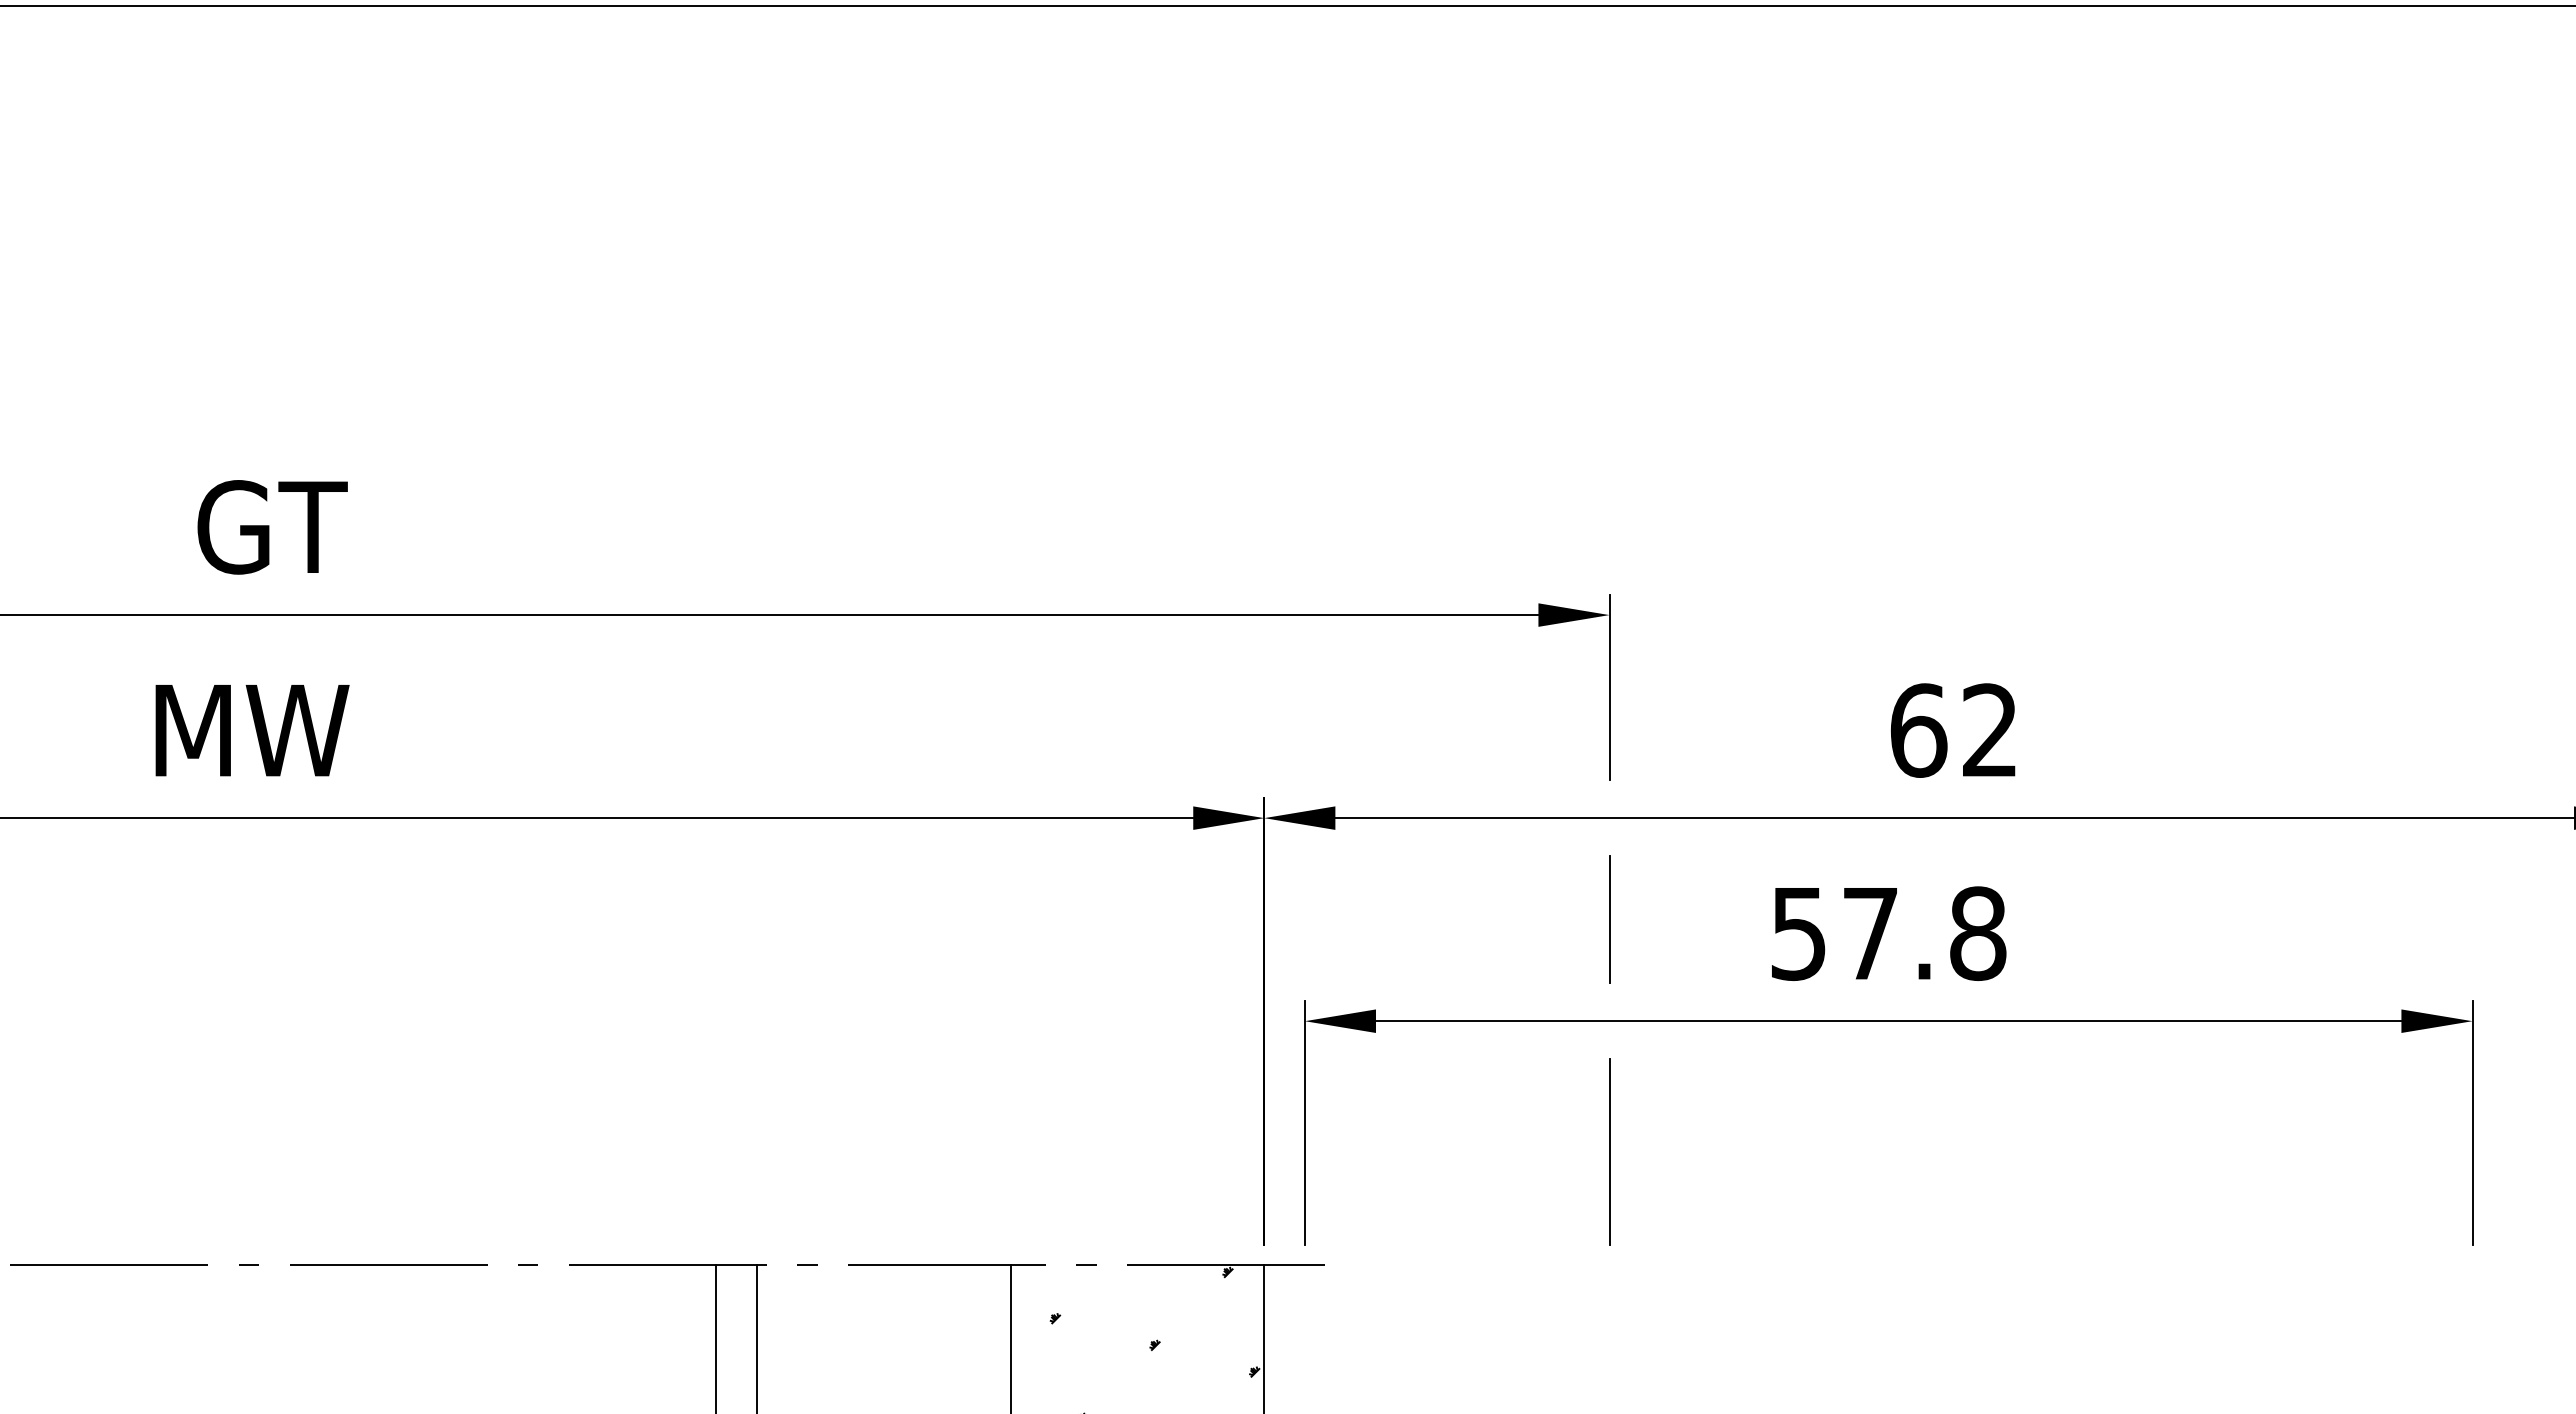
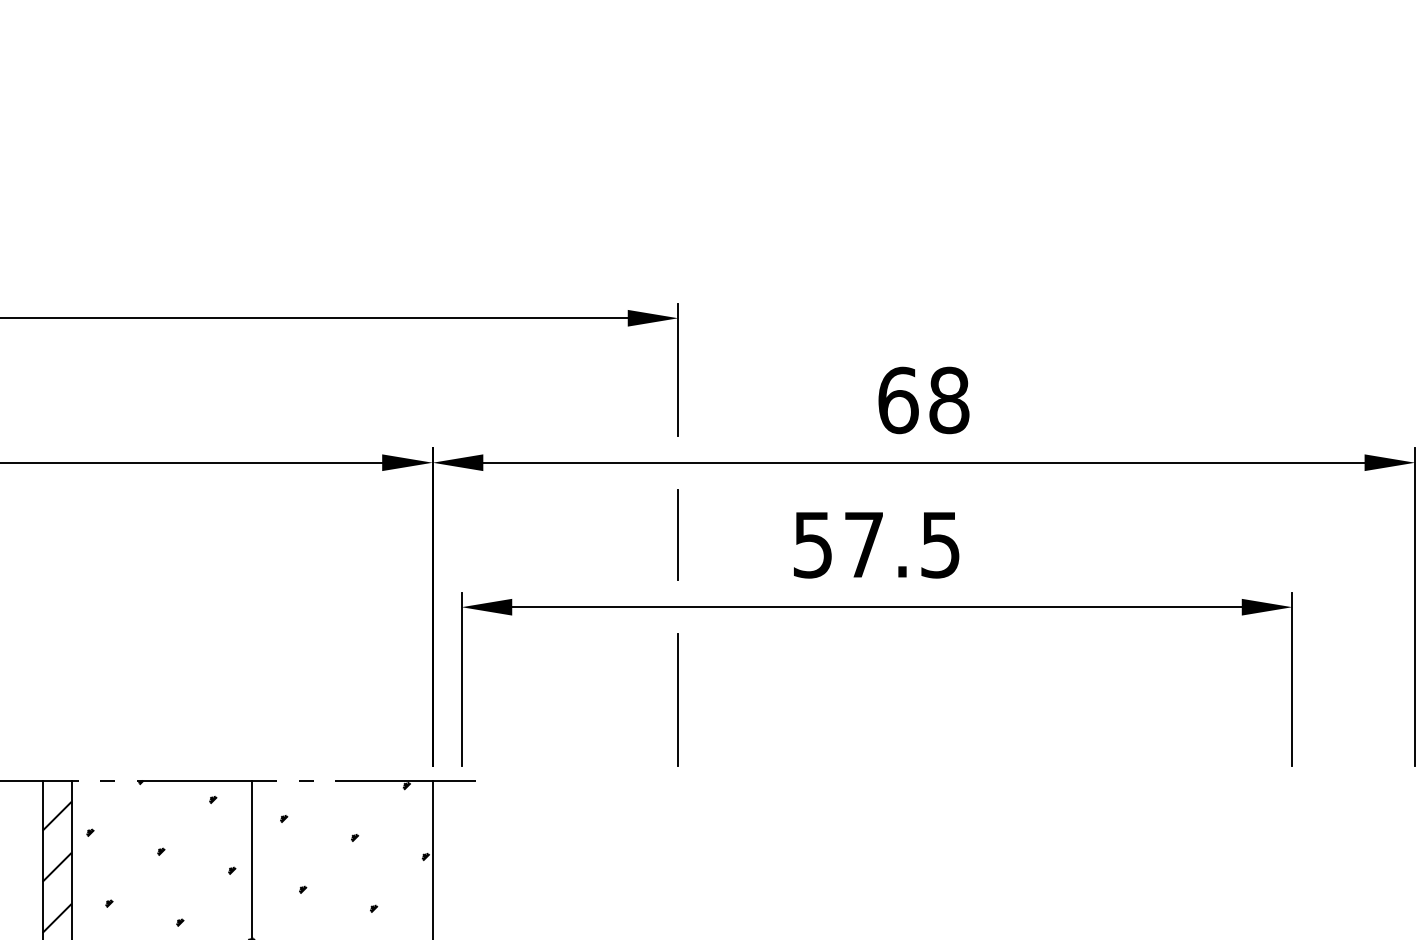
text: (1990, 730) -> (949, 400), 62 -> 68
text: (1978, 933) -> (940, 544), 57.8 -> 57.5
hatch: (882, 1330) -> (161, 827), added
hatch: (736, 1350) -> (57, 841), added

